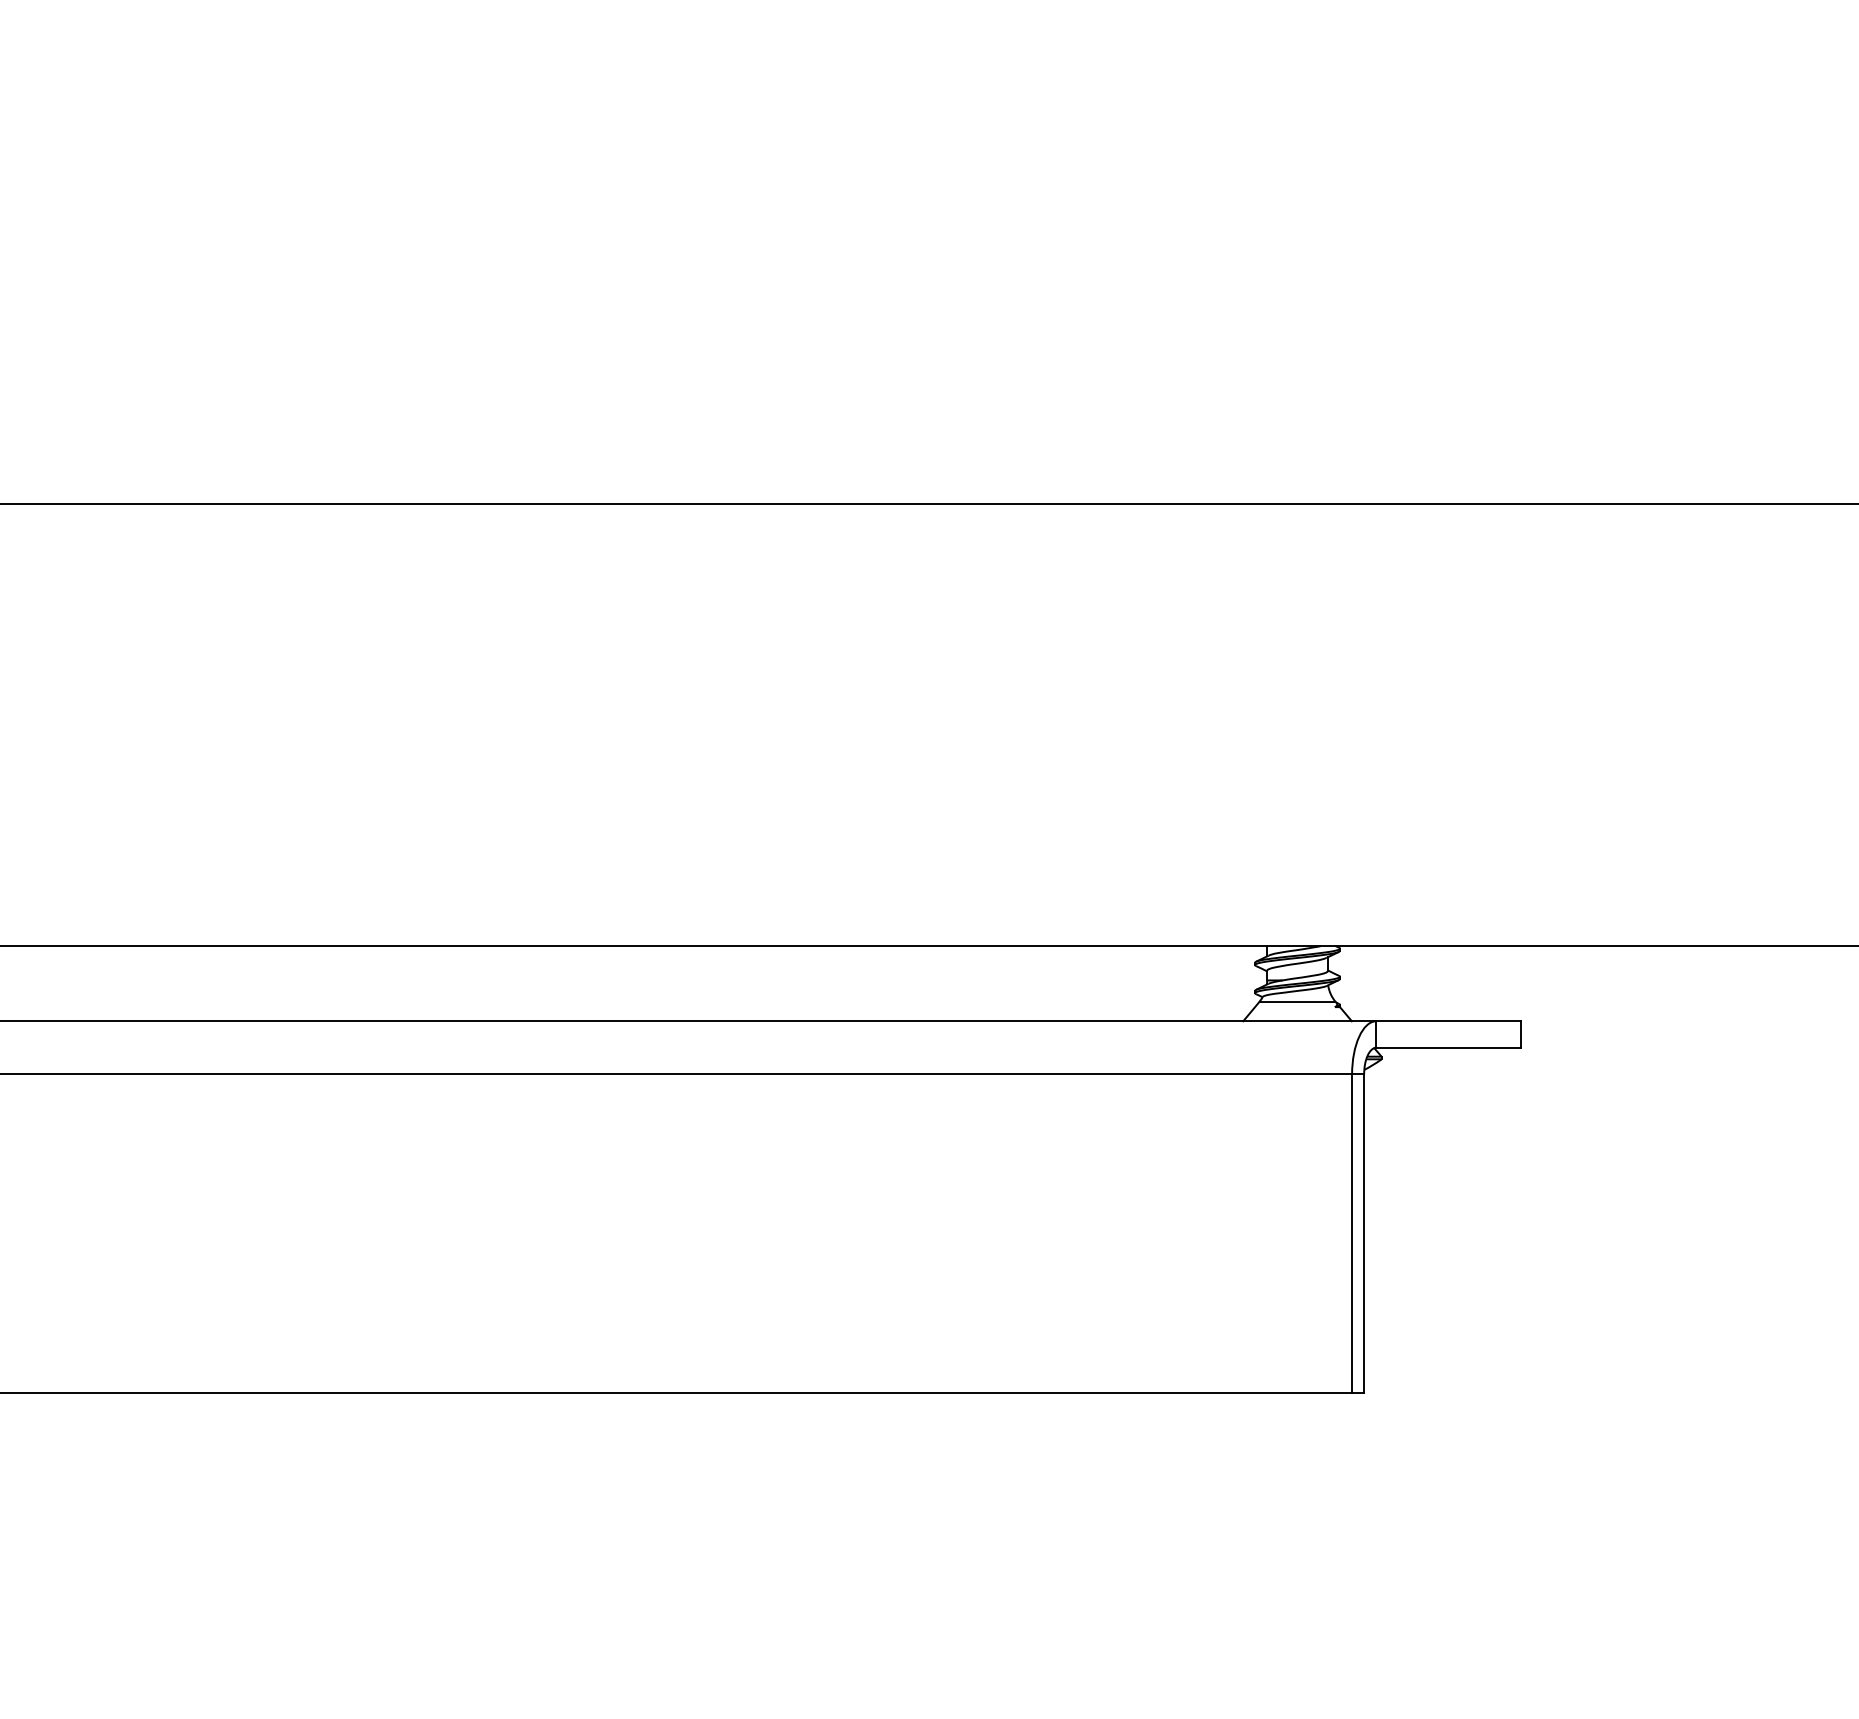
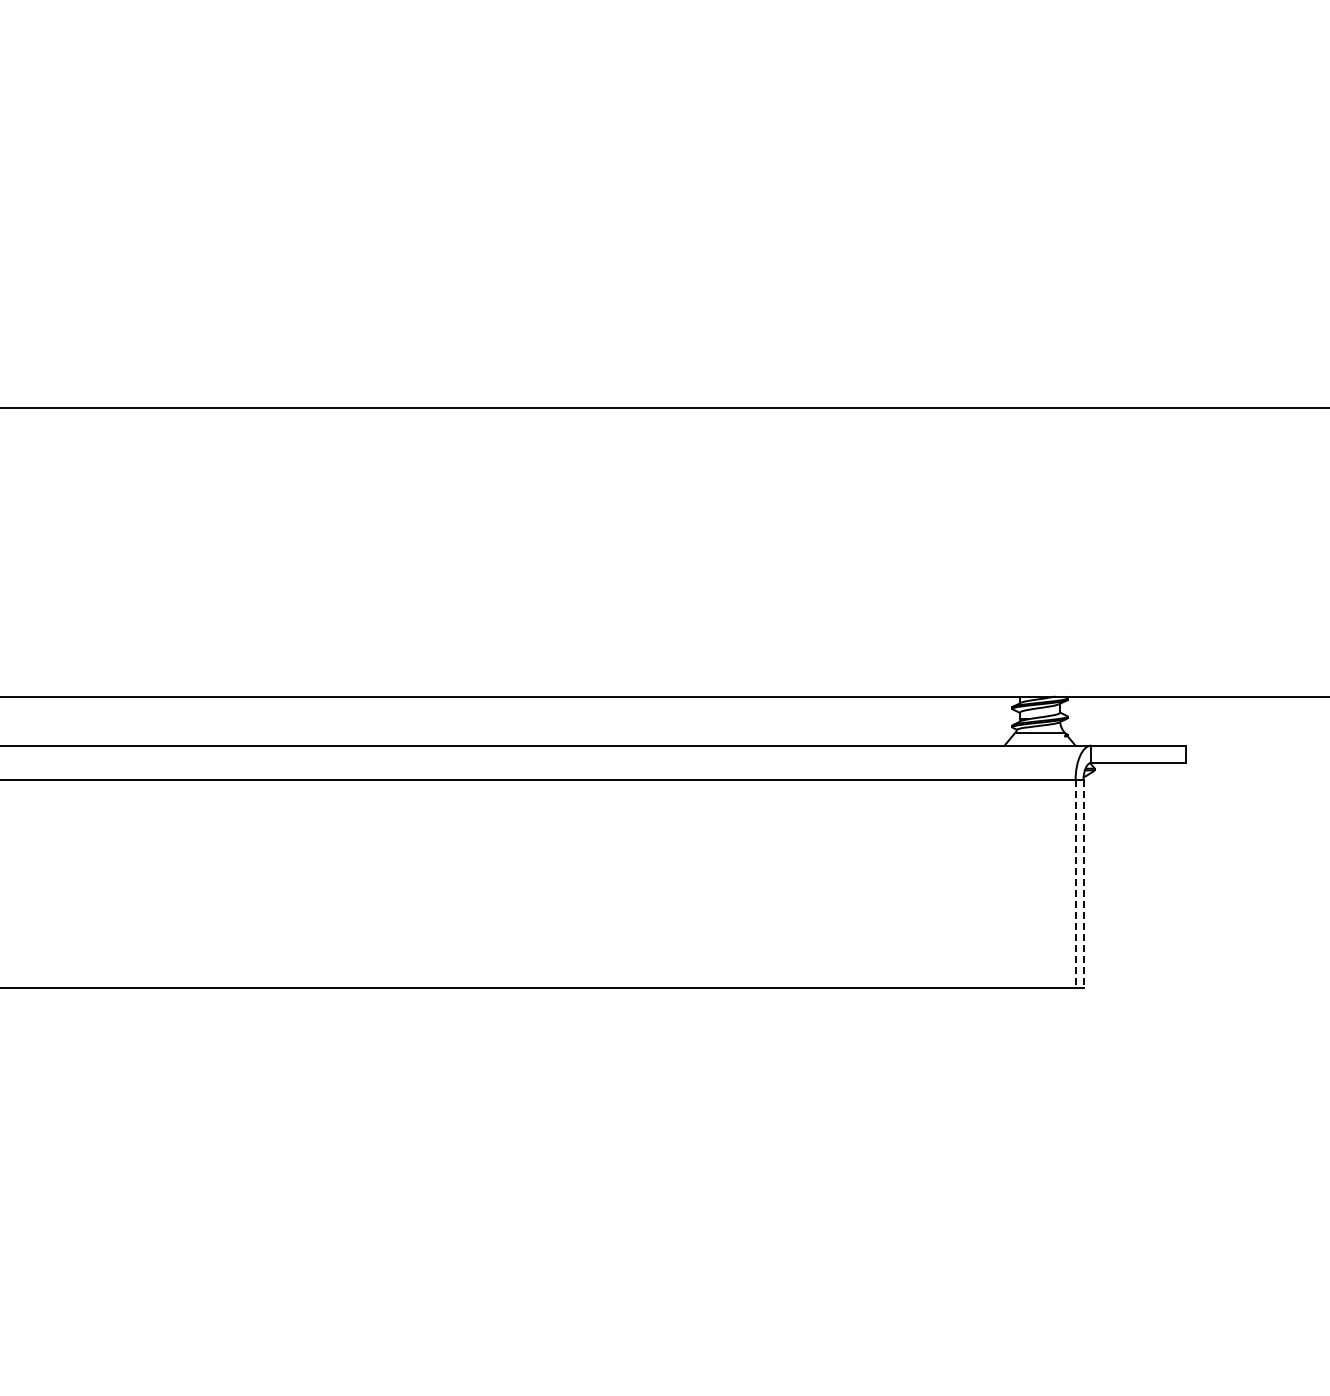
line: (1351, 1234) -> (1075, 884), solid -> dashed
line: (1364, 1234) -> (1083, 884), solid -> dashed

